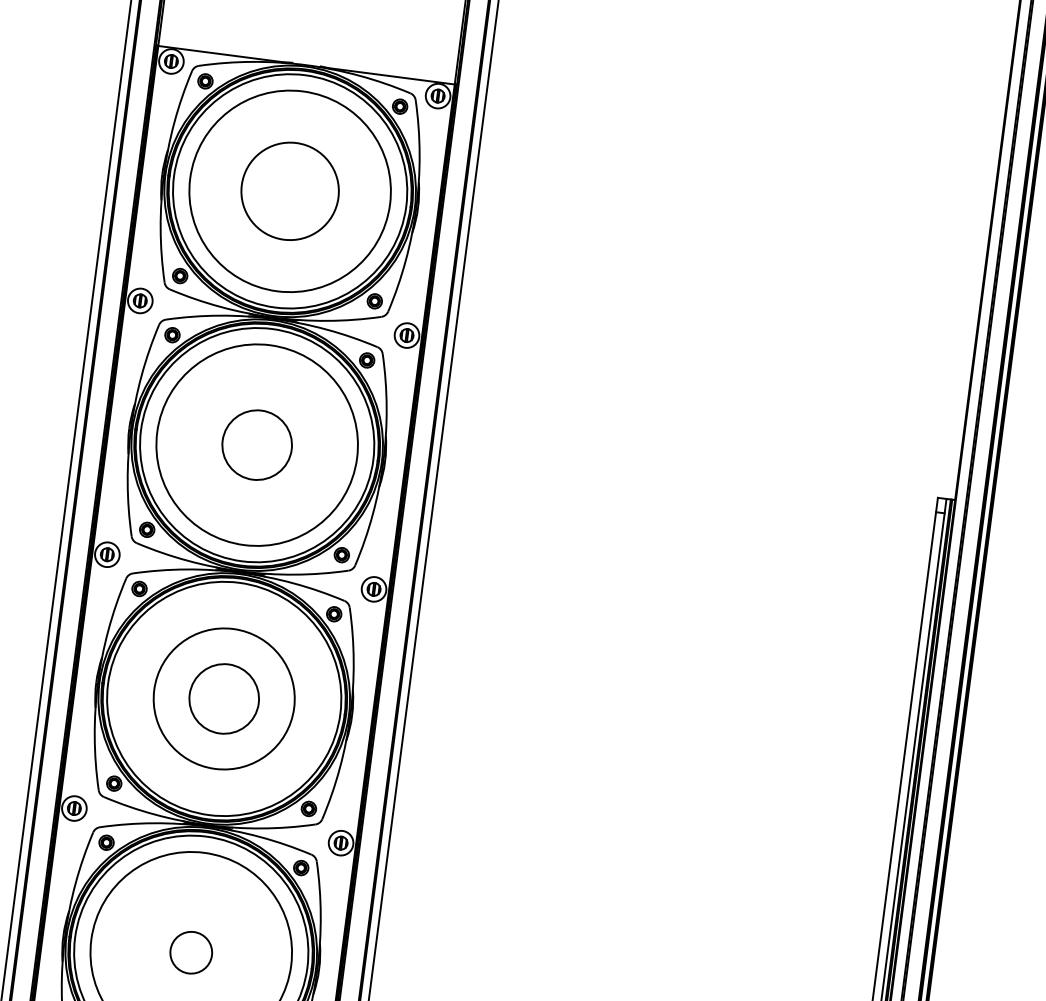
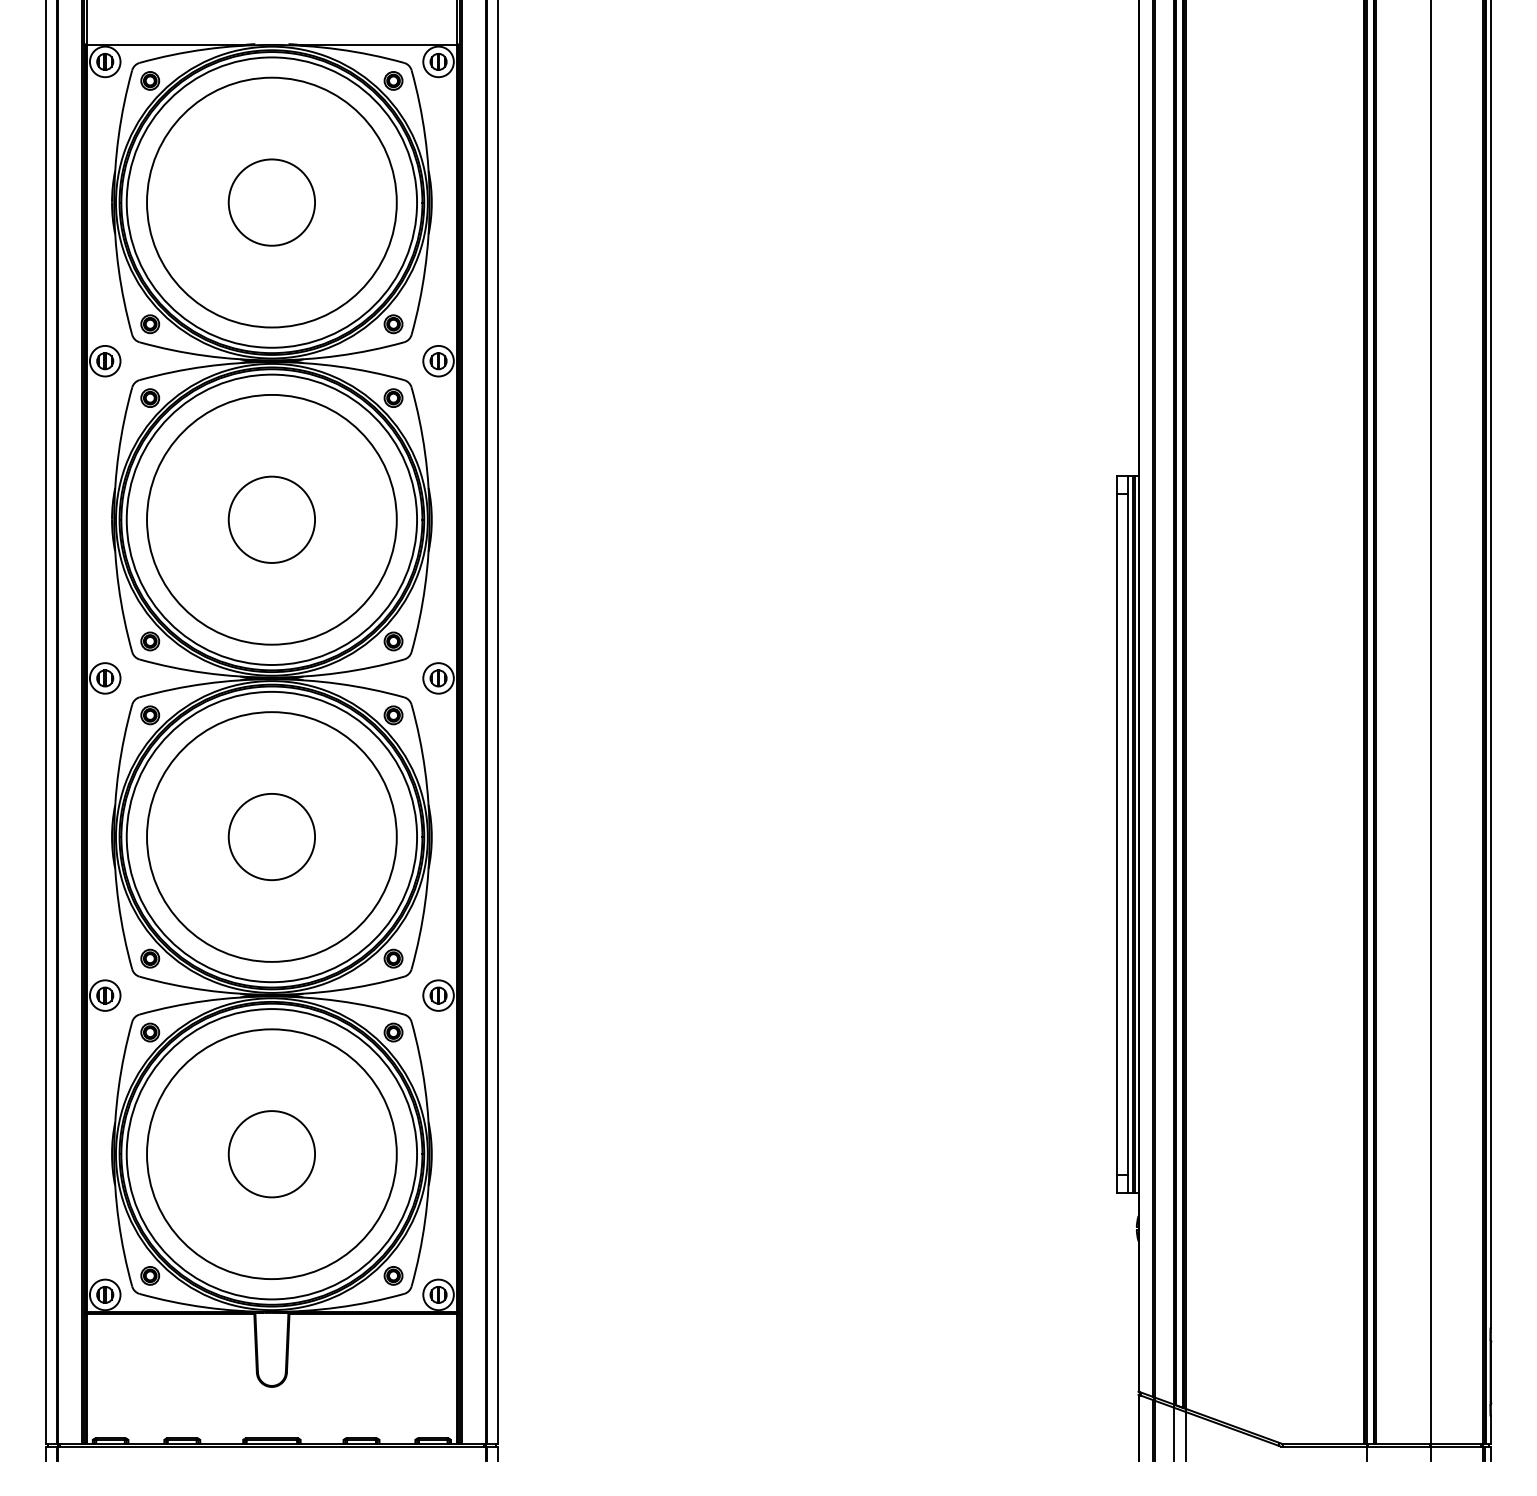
circle: (289, 191) -> (271, 202), size x0.71
circle: (223, 698) -> (271, 836), size x1.43
circle: (190, 952) -> (271, 1154), size x1.67

